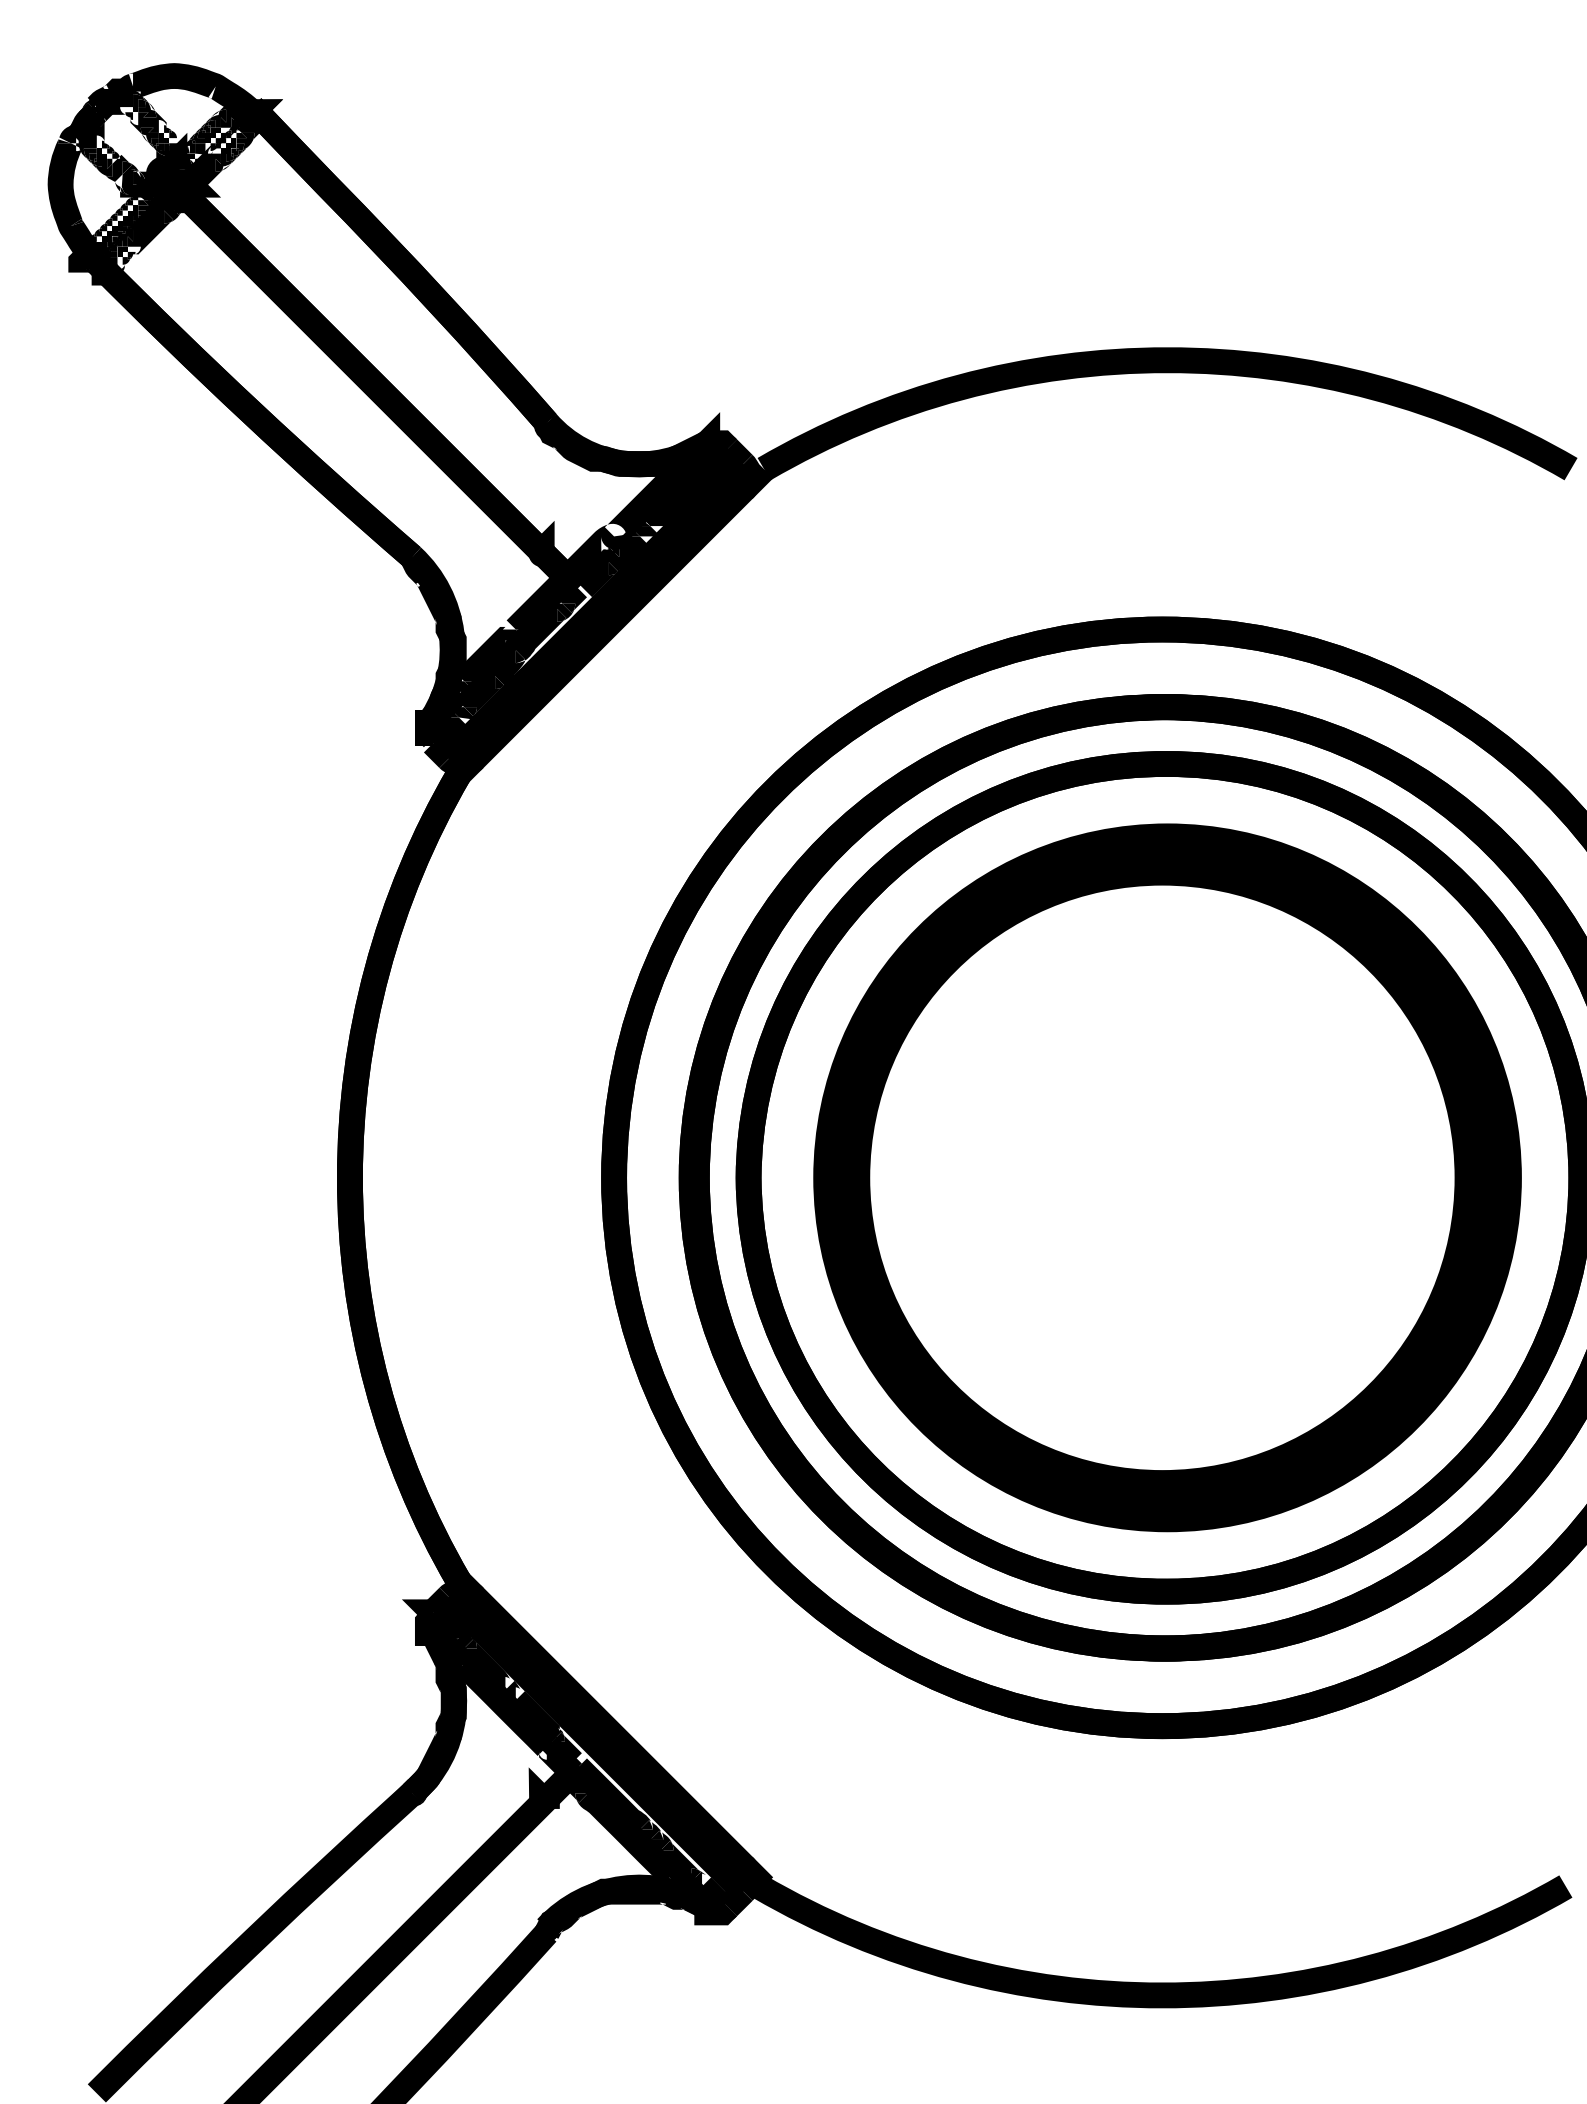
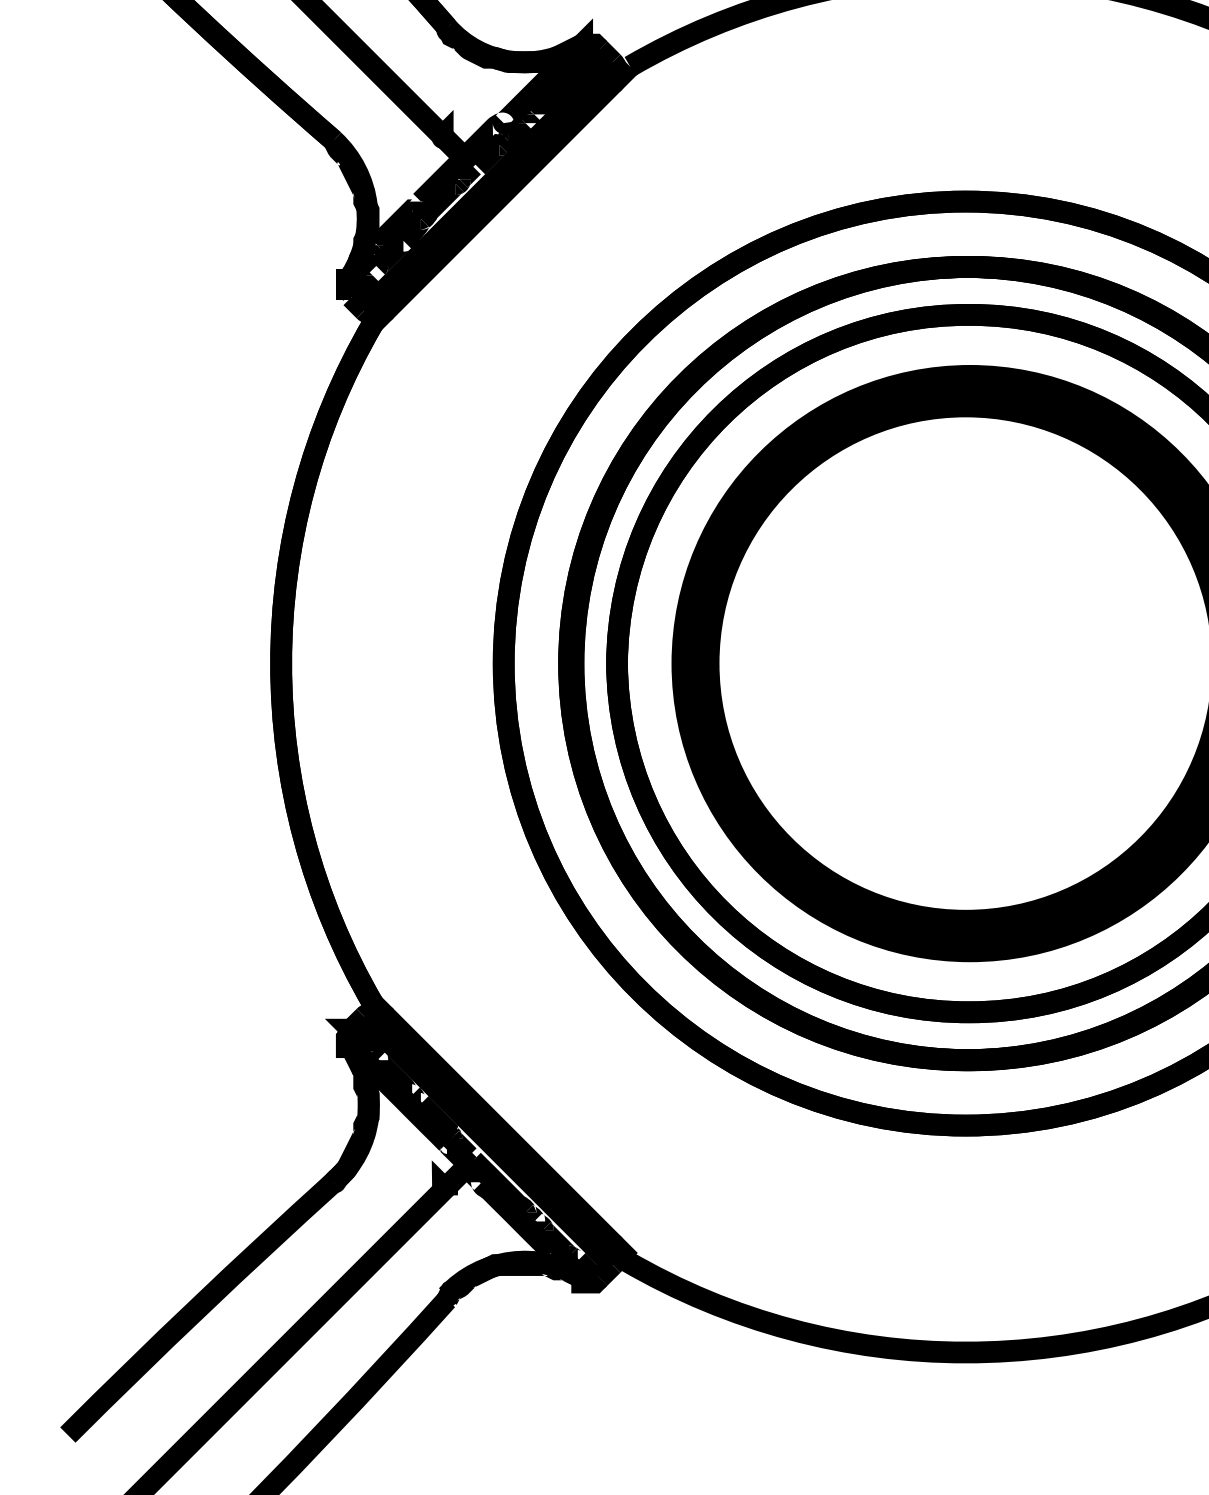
fill: (499, 682) -> (407, 246), removed
fill: (460, 711) -> (374, 270), removed
fill: (470, 1643) -> (382, 1055), removed
fill: (581, 1797) -> (476, 1185), removed
fill: (656, 1834) -> (539, 1216), removed

